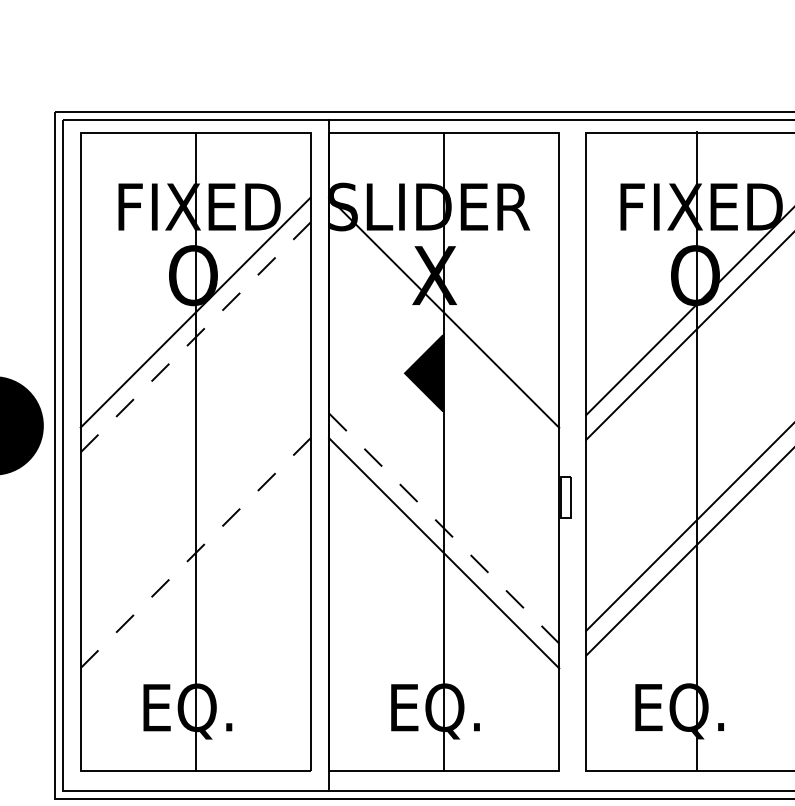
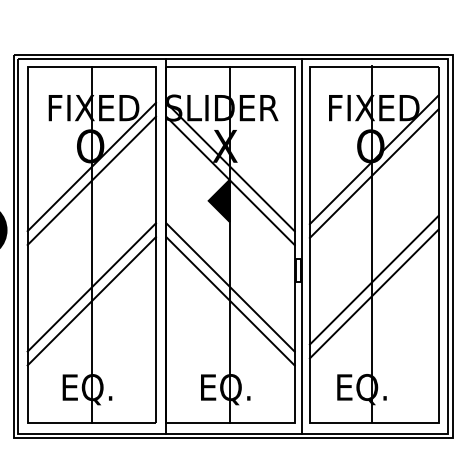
line: (195, 336) -> (91, 180), dashed -> solid
line: (444, 336) -> (230, 180), added
line: (573, 455) -> (302, 246), added
line: (195, 528) -> (91, 287), added
line: (444, 528) -> (230, 287), dashed -> solid
line: (195, 553) -> (91, 301), dashed -> solid

